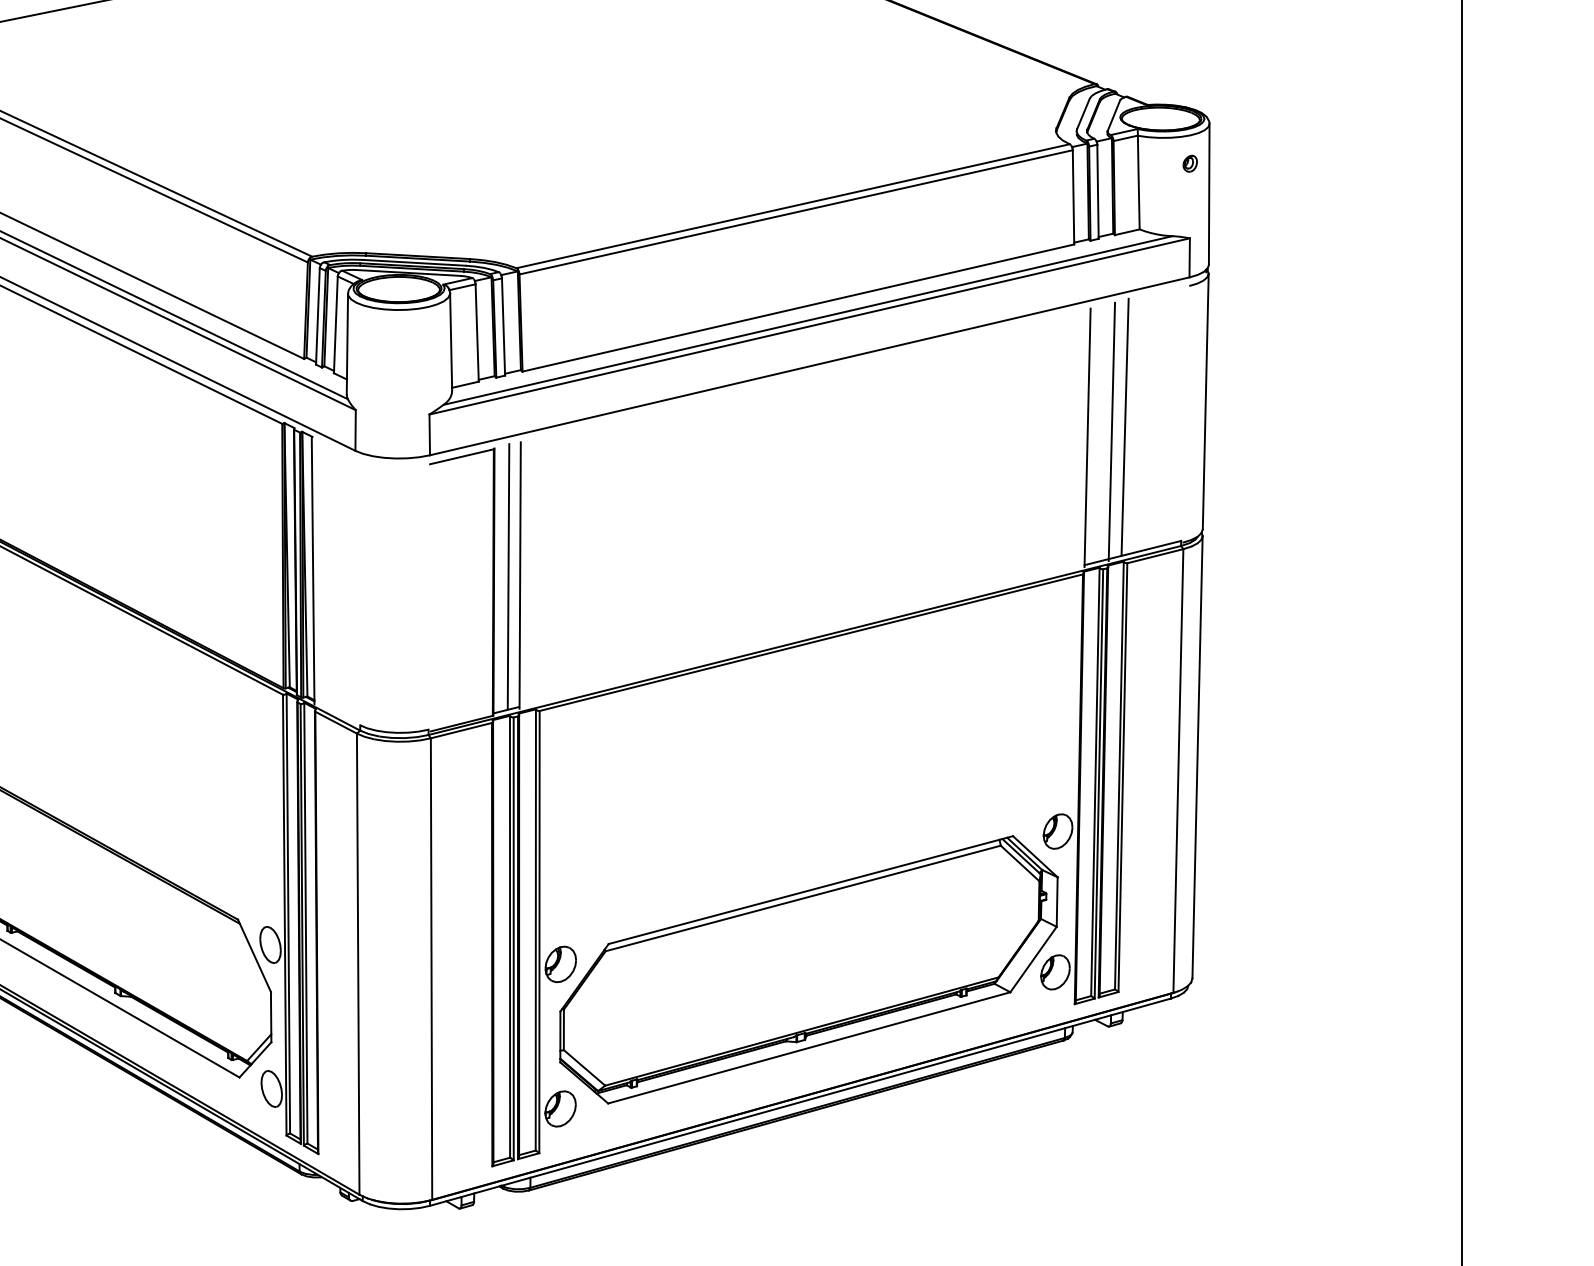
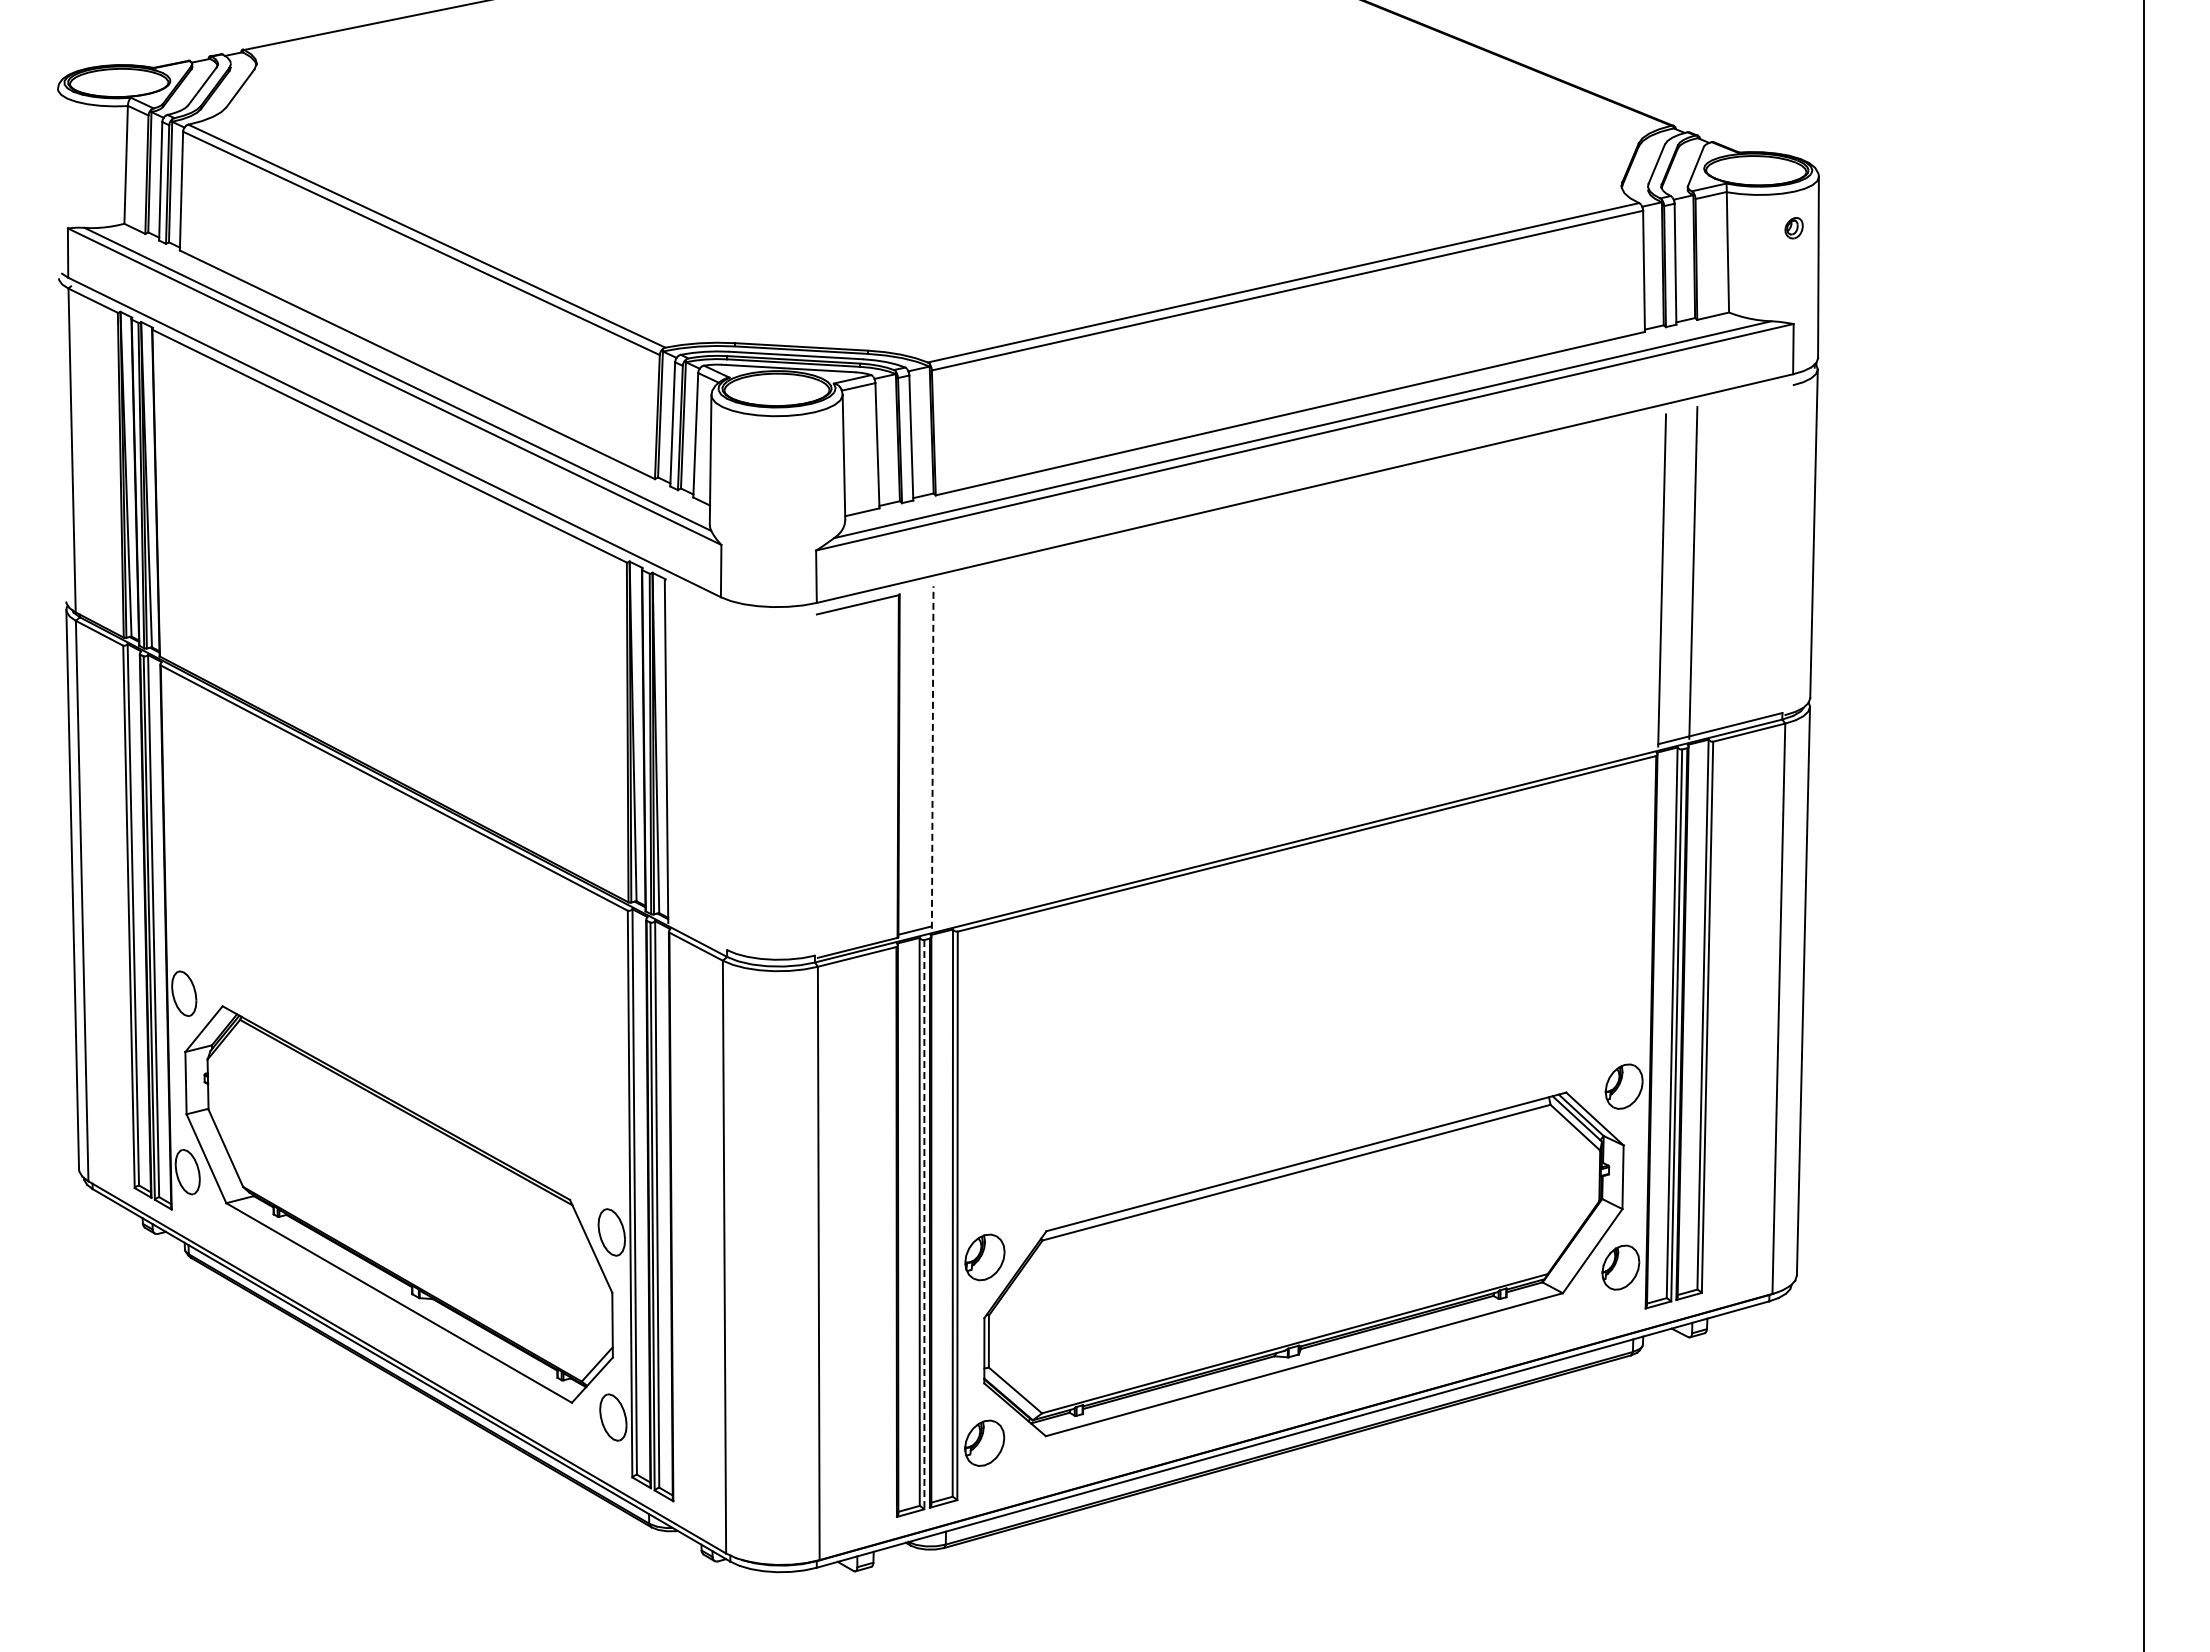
line: (1124, 426) -> (1709, 566), removed
line: (520, 575) -> (932, 757), solid -> dashed
line: (508, 576) -> (917, 758), removed
line: (513, 938) -> (924, 1224), solid -> dashed

